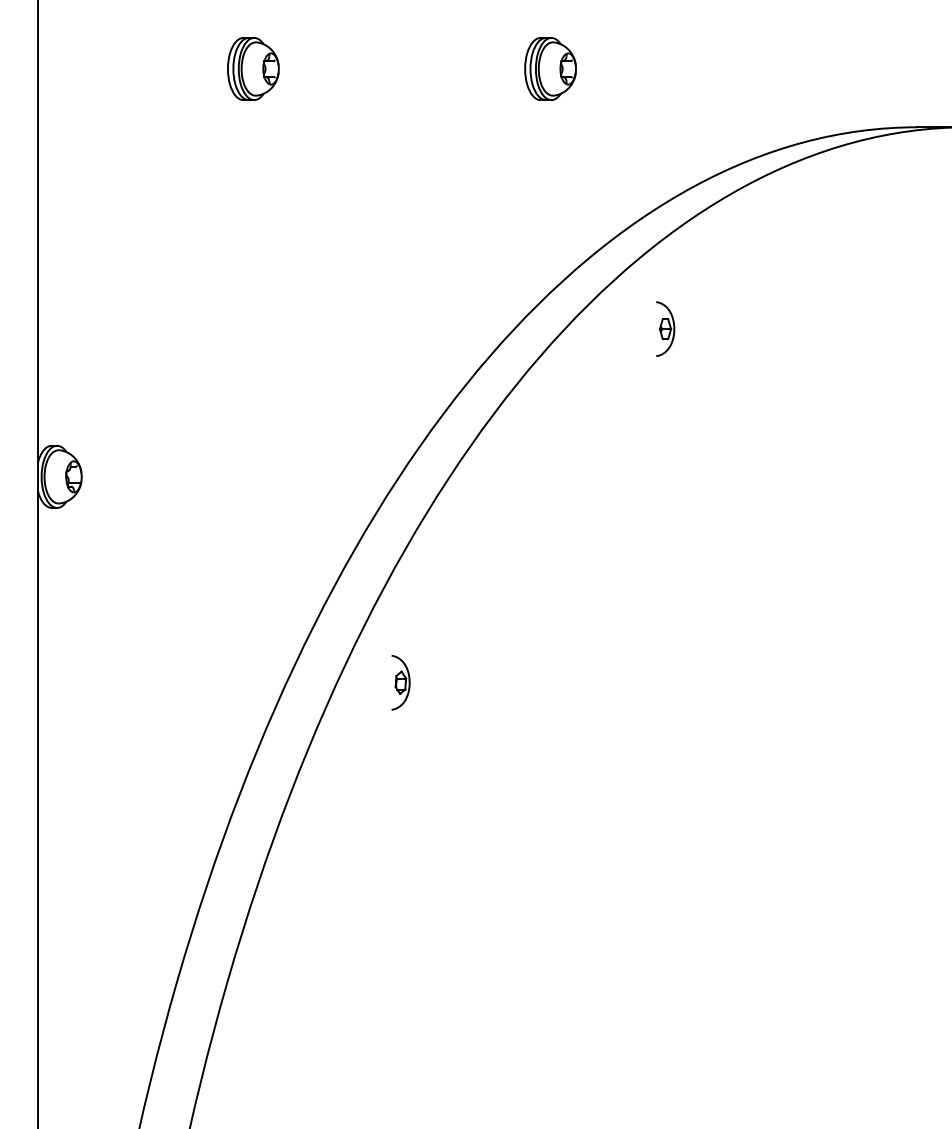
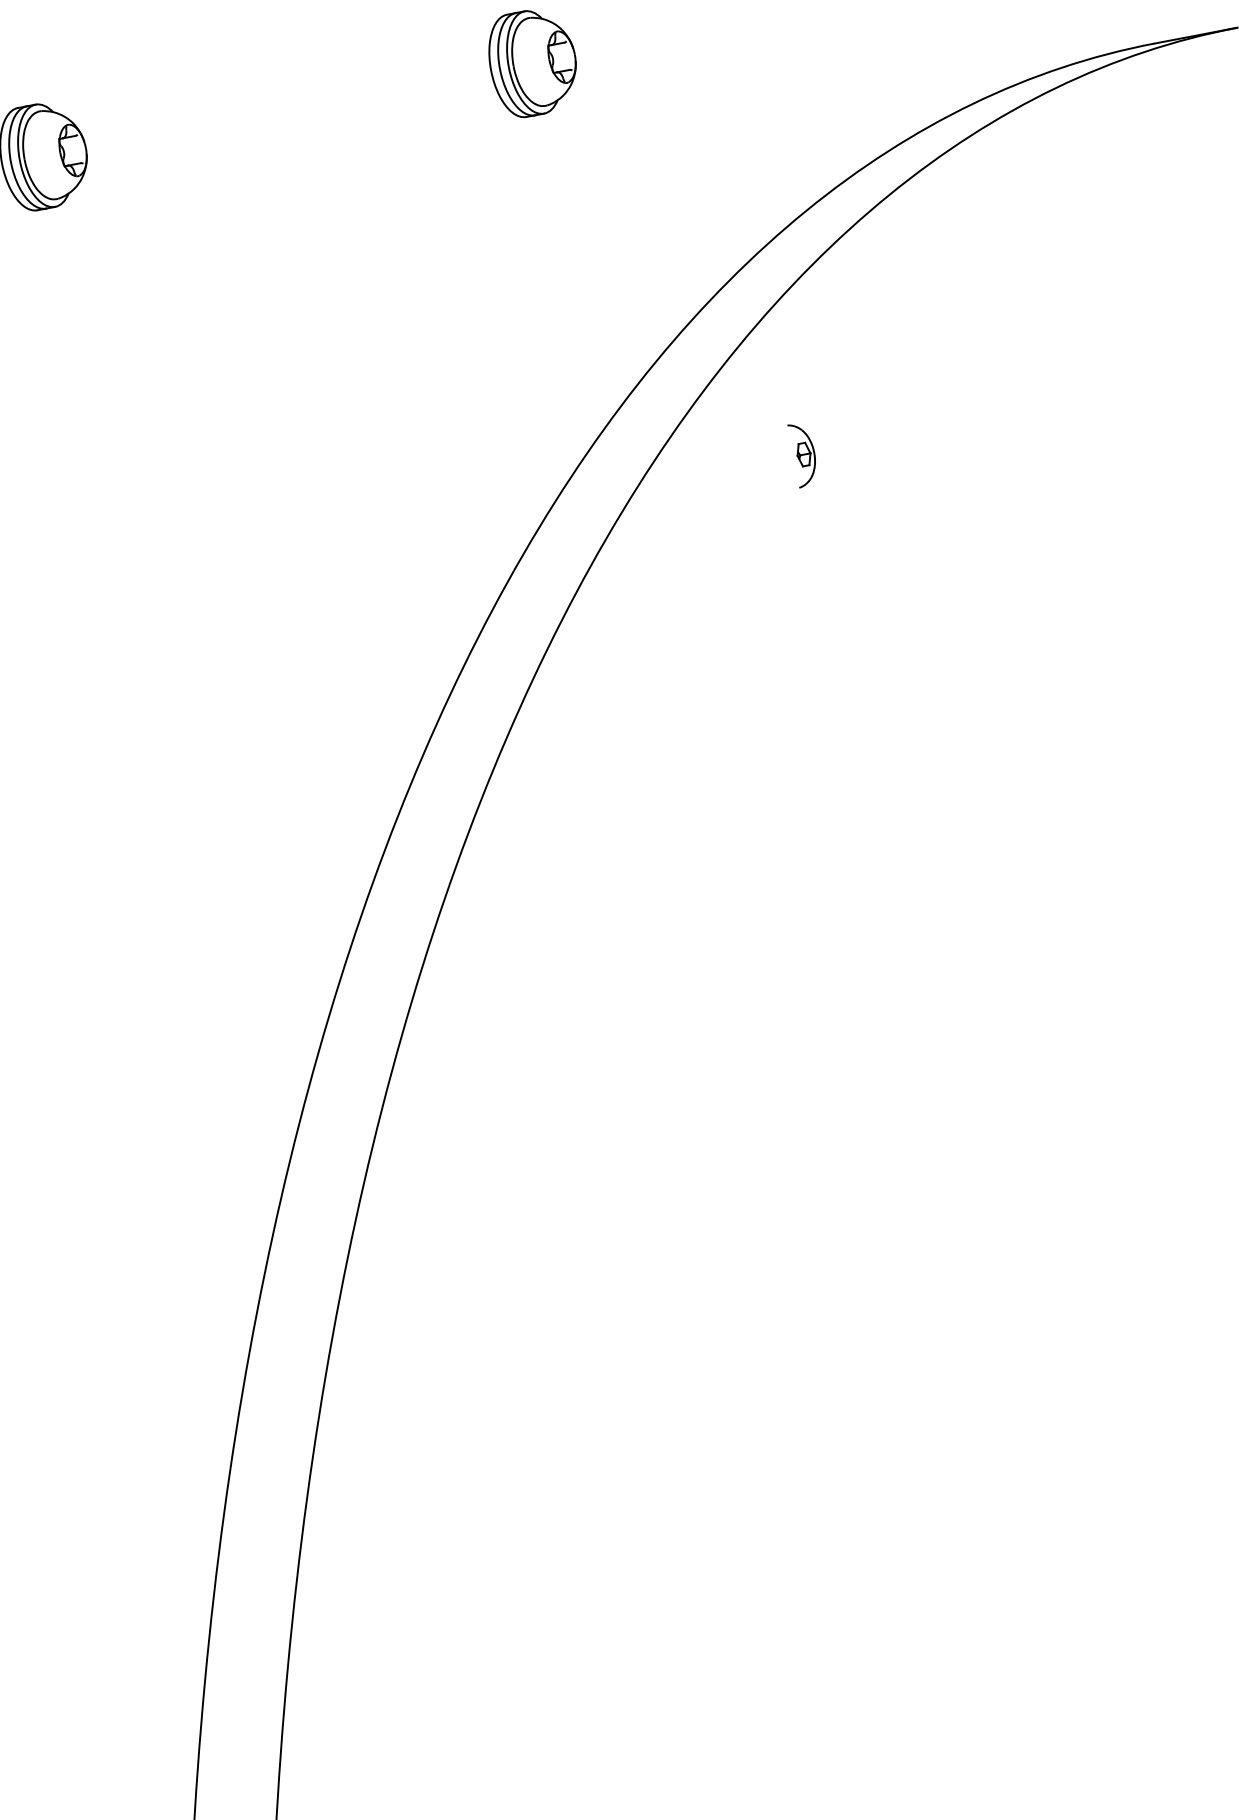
part: (665, 328) -> (803, 453), size x0.7
part: (400, 682) -> (478, 1119), removed

